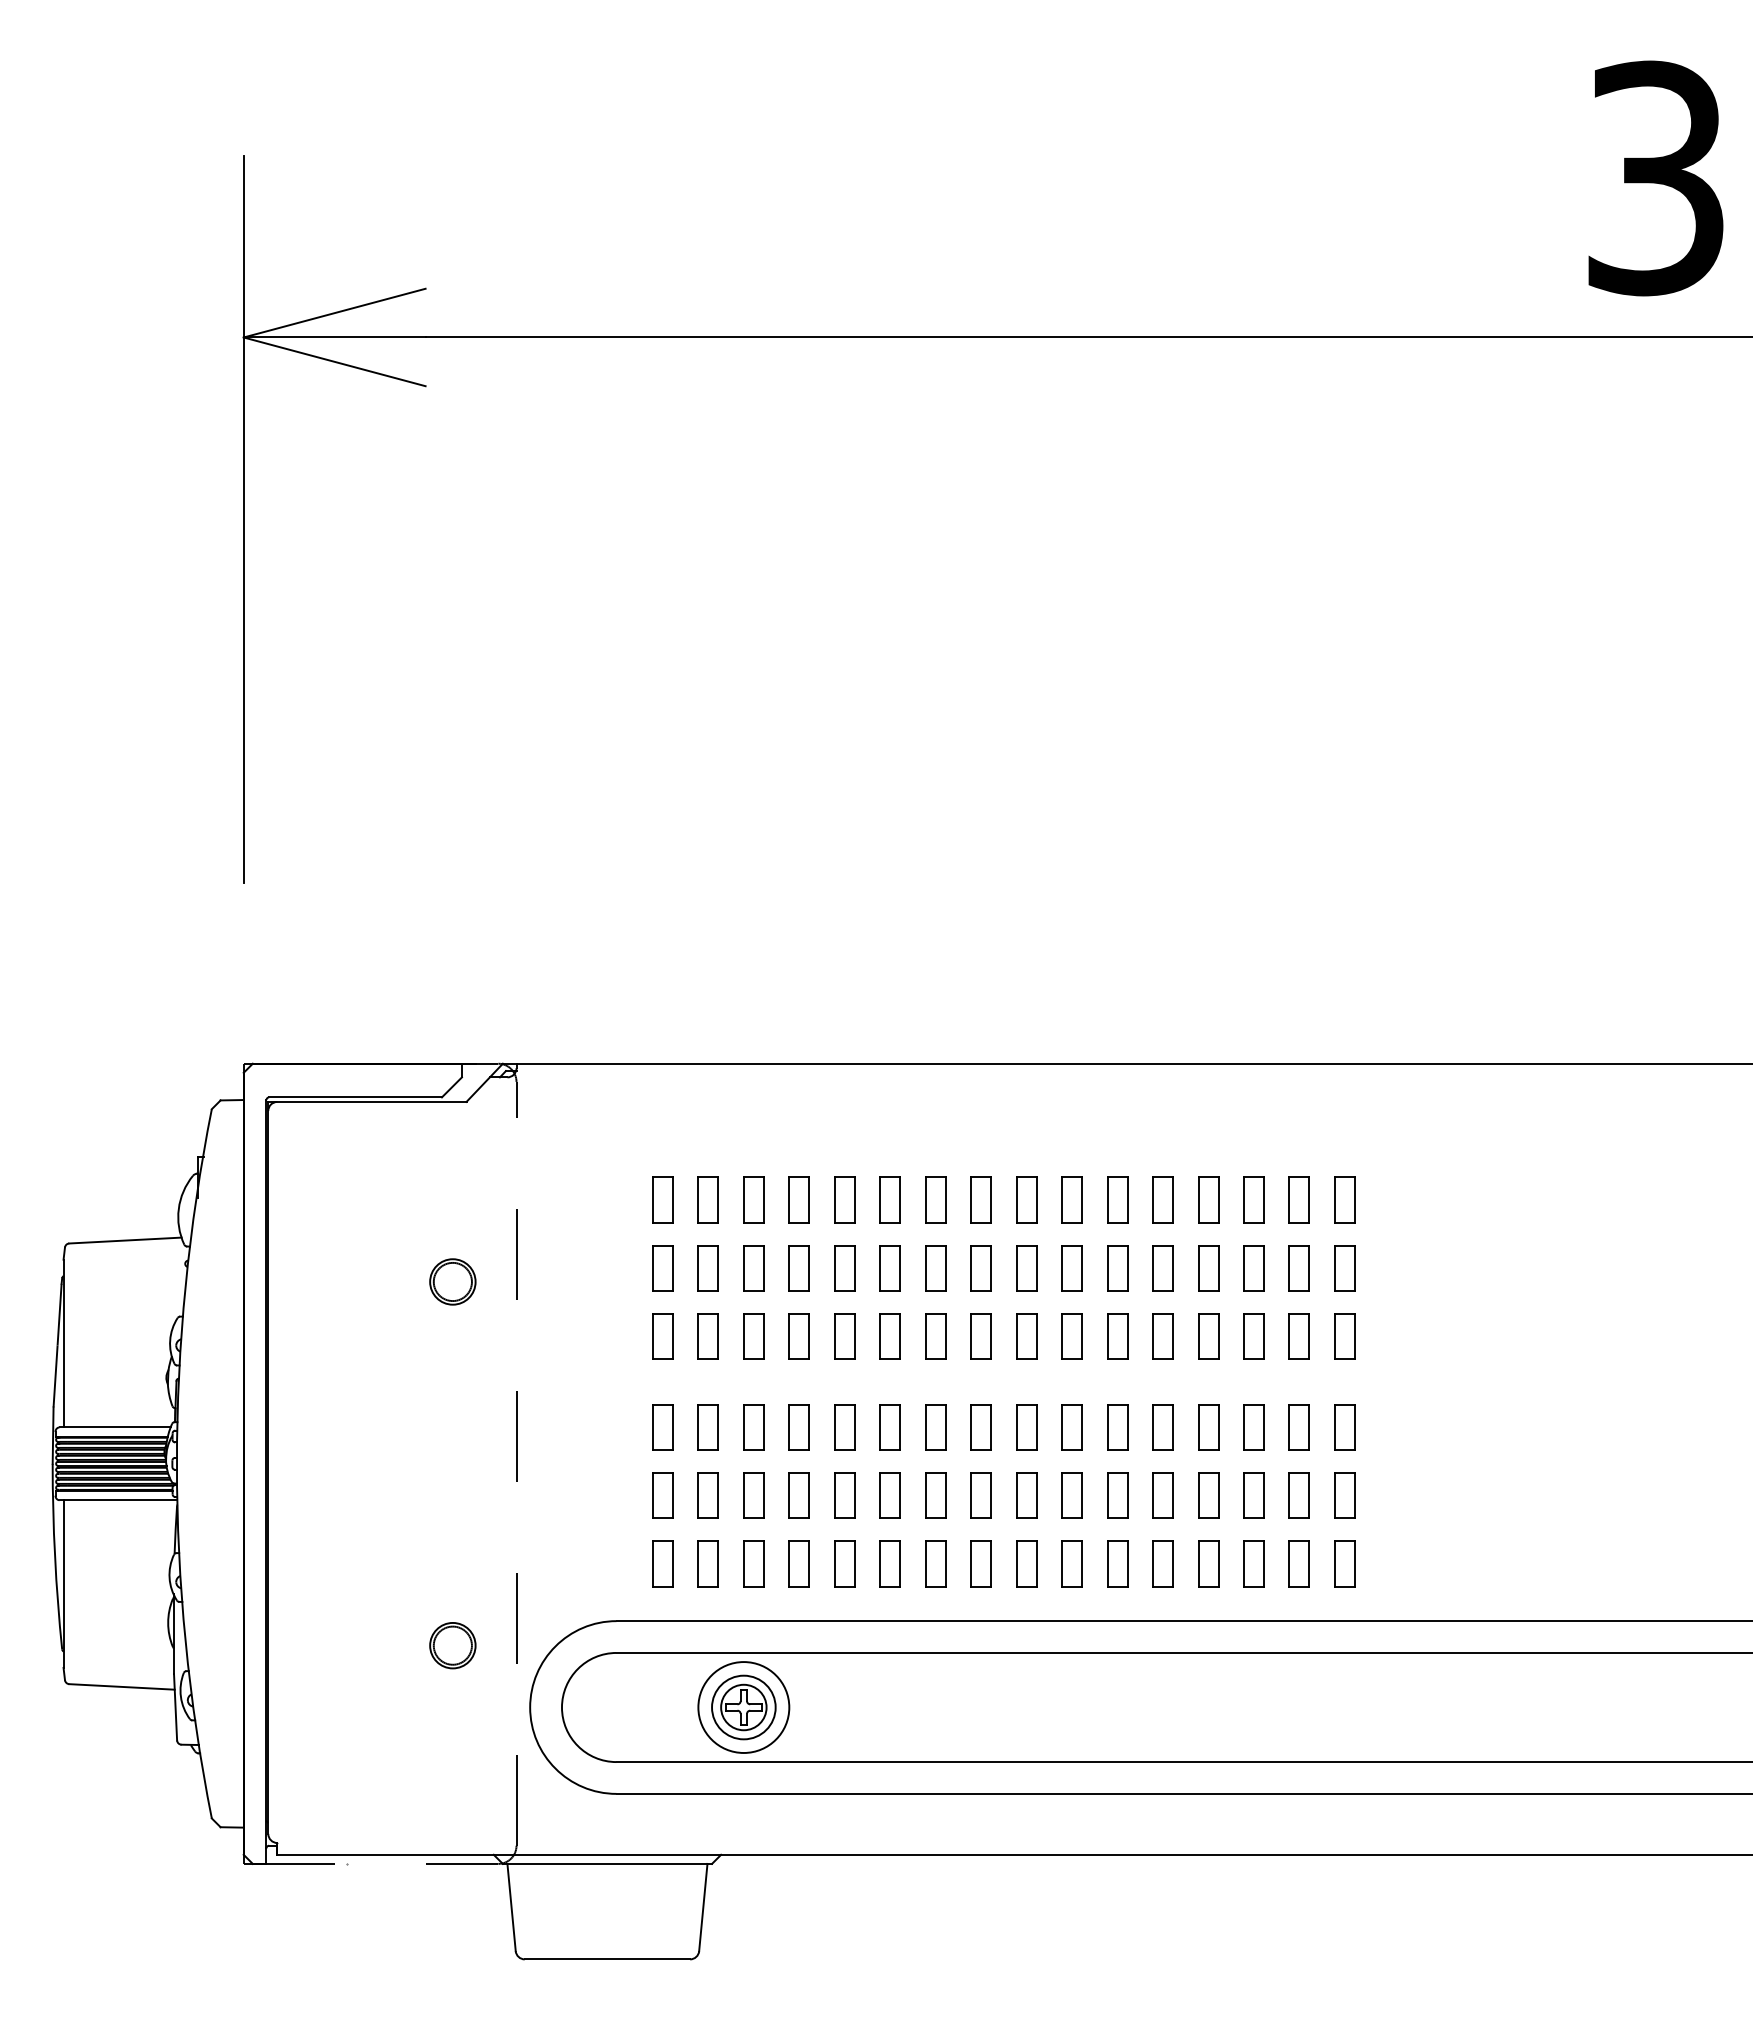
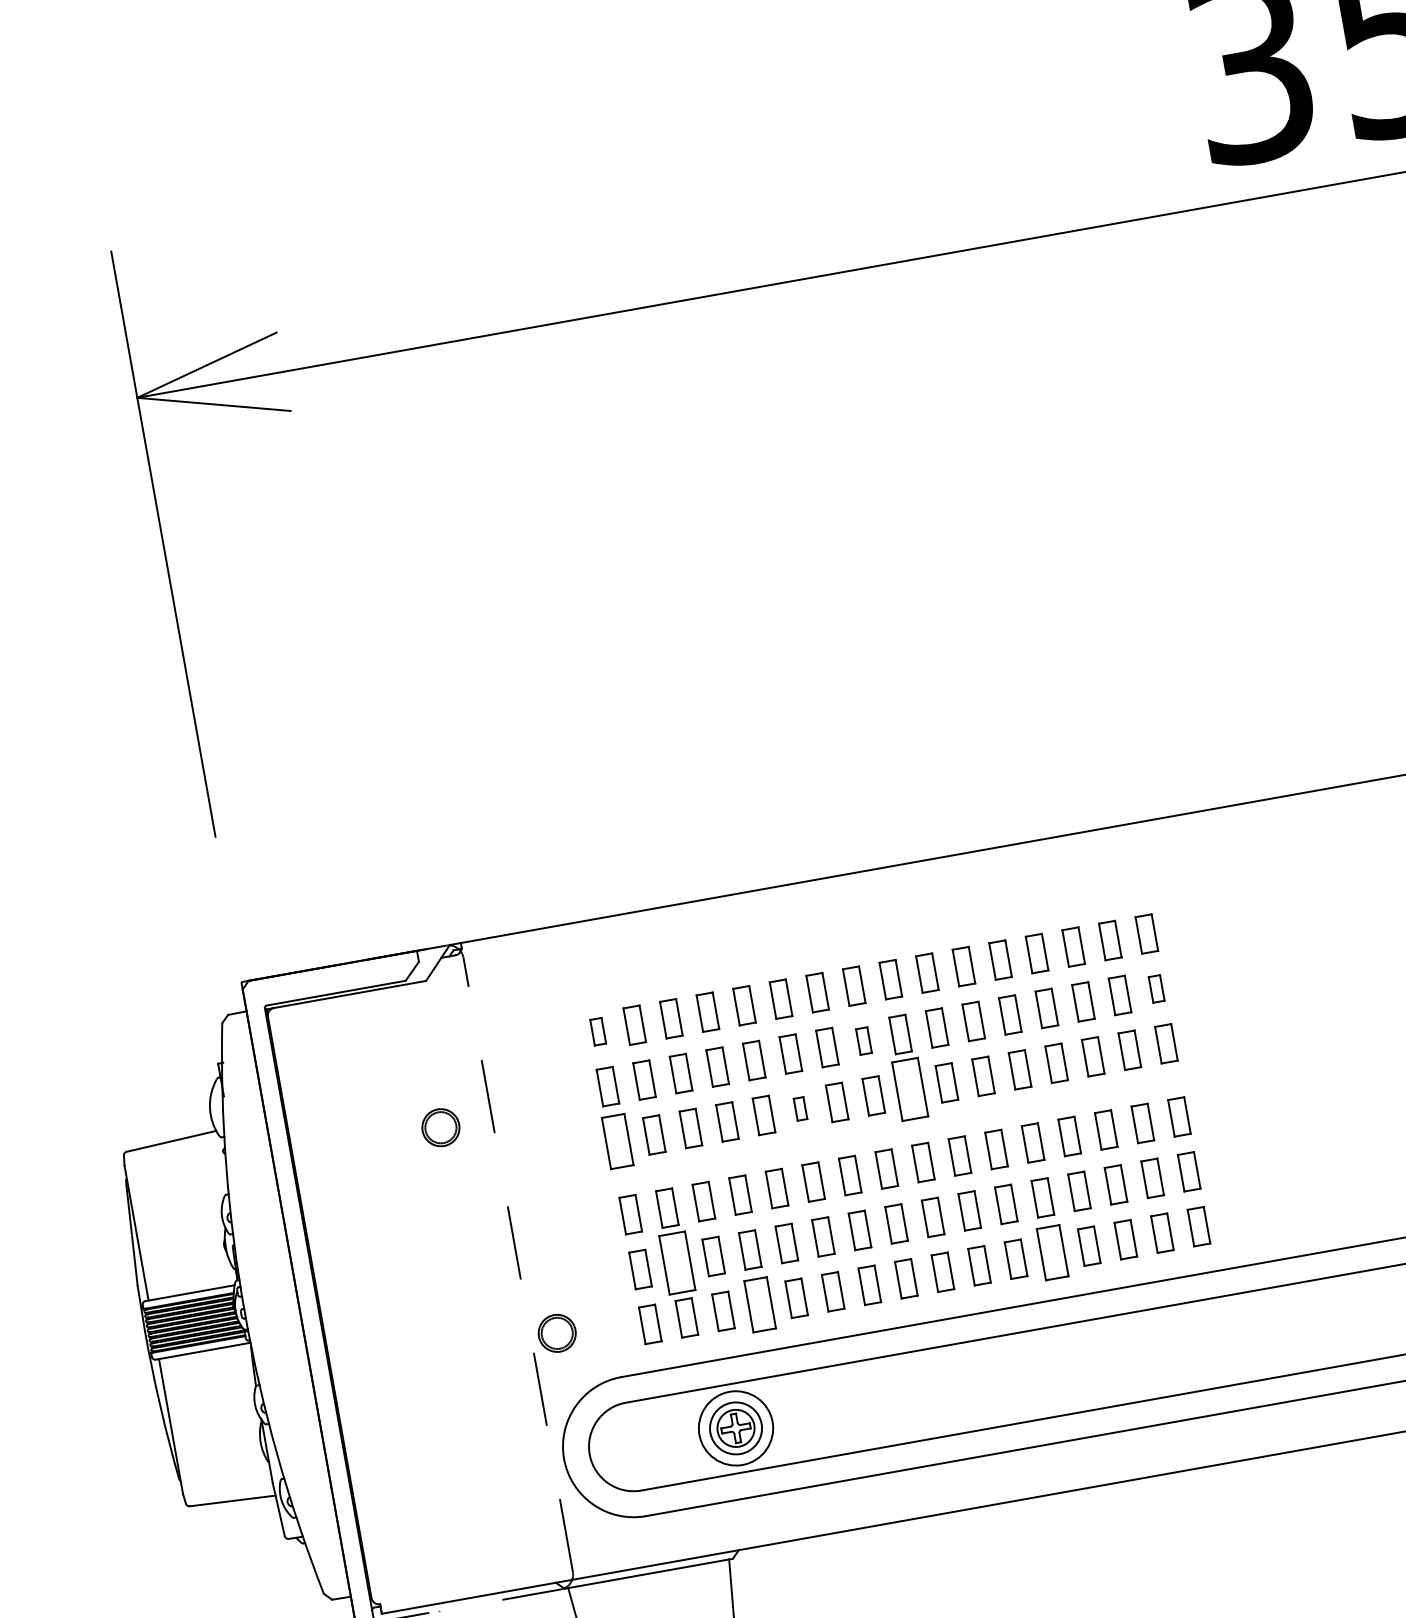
part: (662, 1199) -> (597, 1031), size x0.7
part: (980, 1268) -> (863, 1041), size x0.7
part: (1344, 1268) -> (1156, 989), size x0.7
part: (662, 1336) -> (617, 1141), size x1.4
part: (889, 1336) -> (800, 1109), size x0.6
part: (1026, 1336) -> (910, 1089), size x1.6
part: (707, 1495) -> (676, 1263), size x1.6
part: (798, 1563) -> (759, 1304), size x1.4
part: (1162, 1563) -> (1052, 1252), size x1.4
part: (452, 1645) -> (556, 1333), moved

